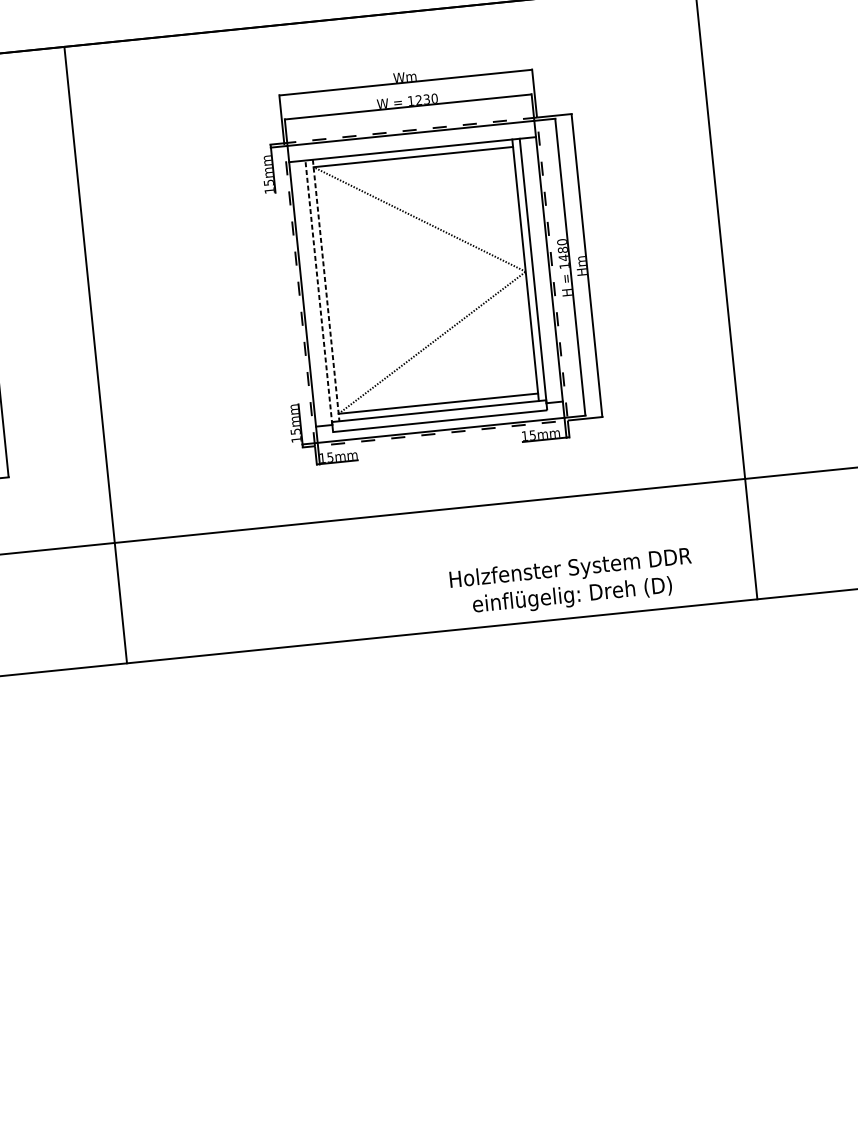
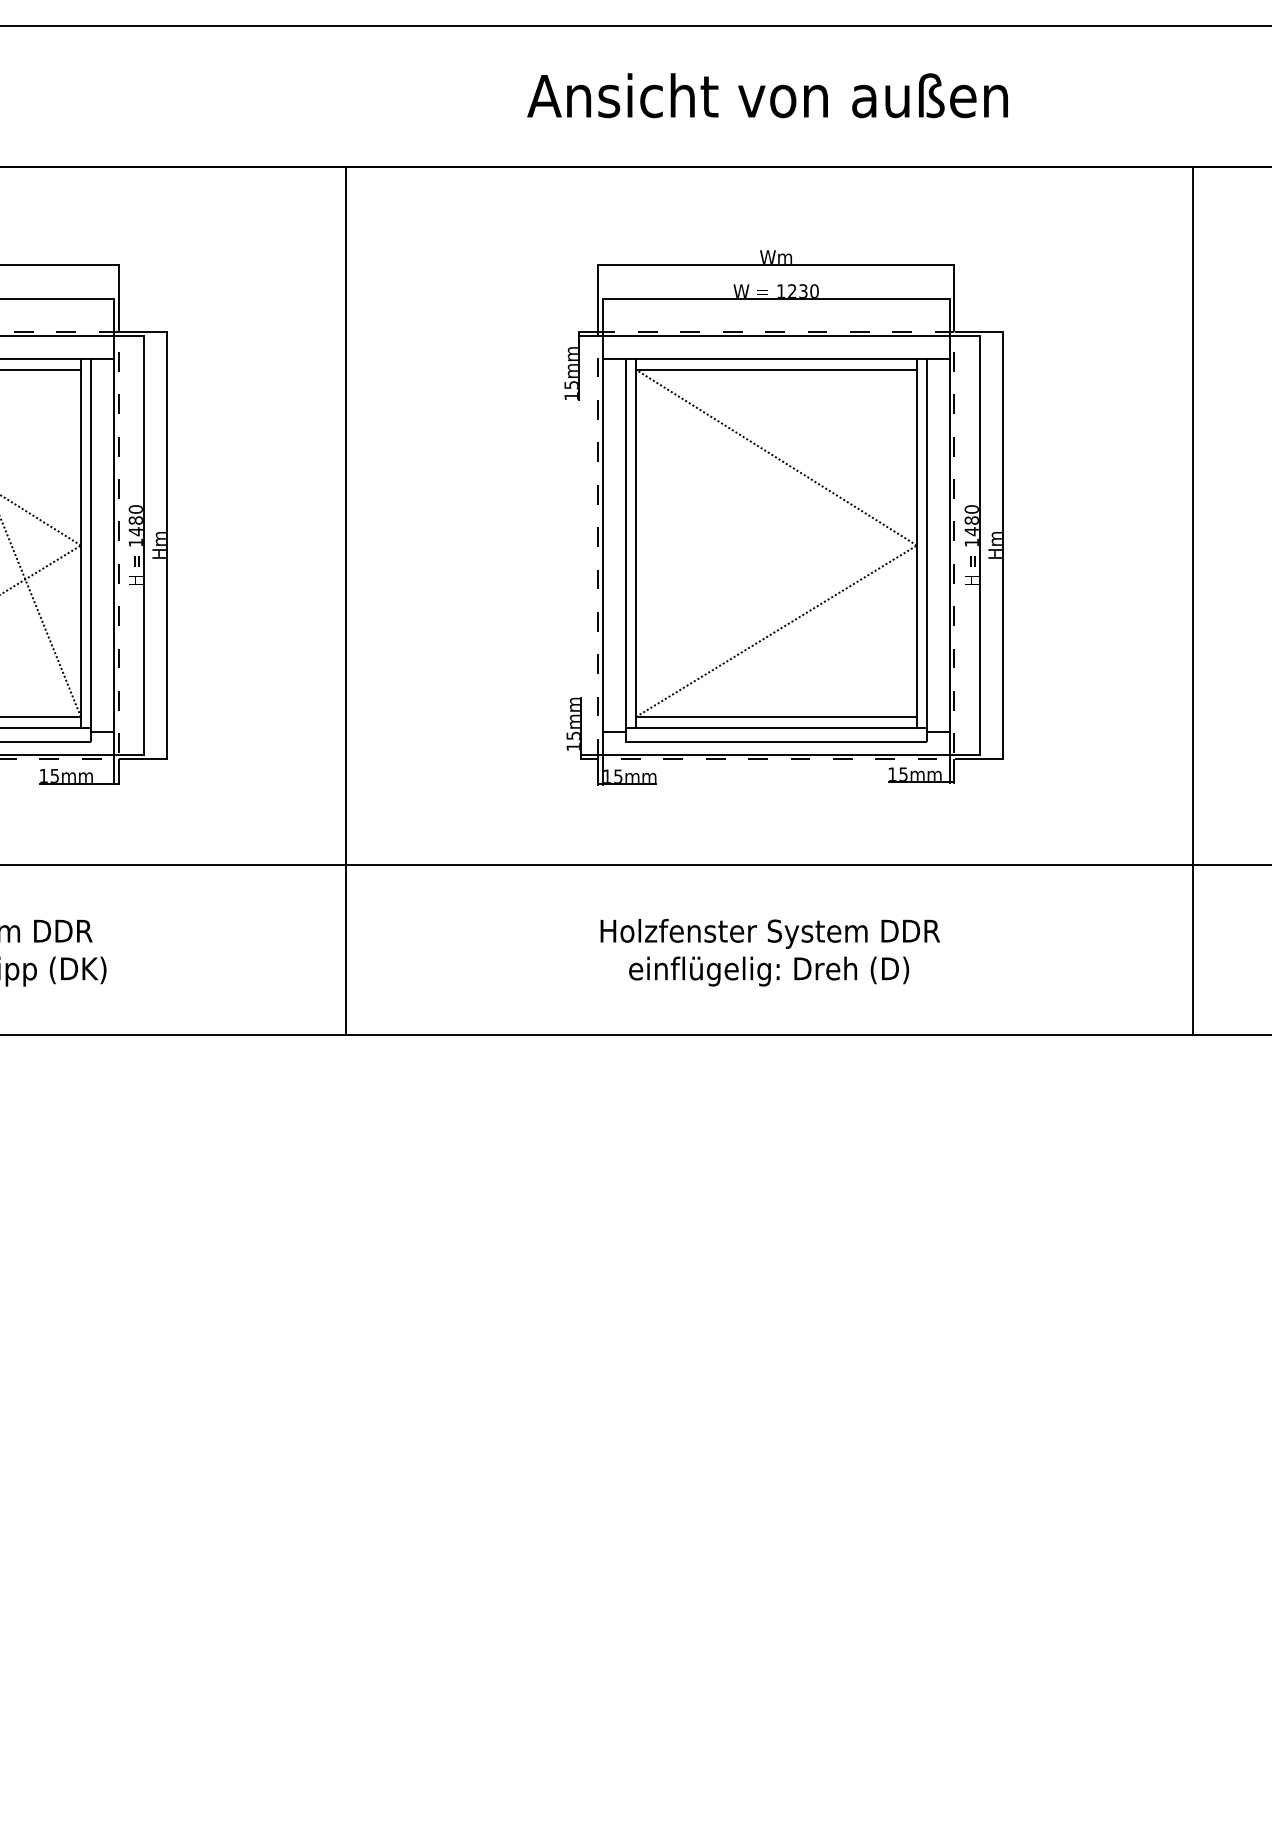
line: (326, 290) -> (636, 543), dashed -> solid
line: (318, 292) -> (625, 545), dashed -> solid
line: (95, 354) -> (345, 600), moved
text: (572, 582) -> (770, 952), moved

